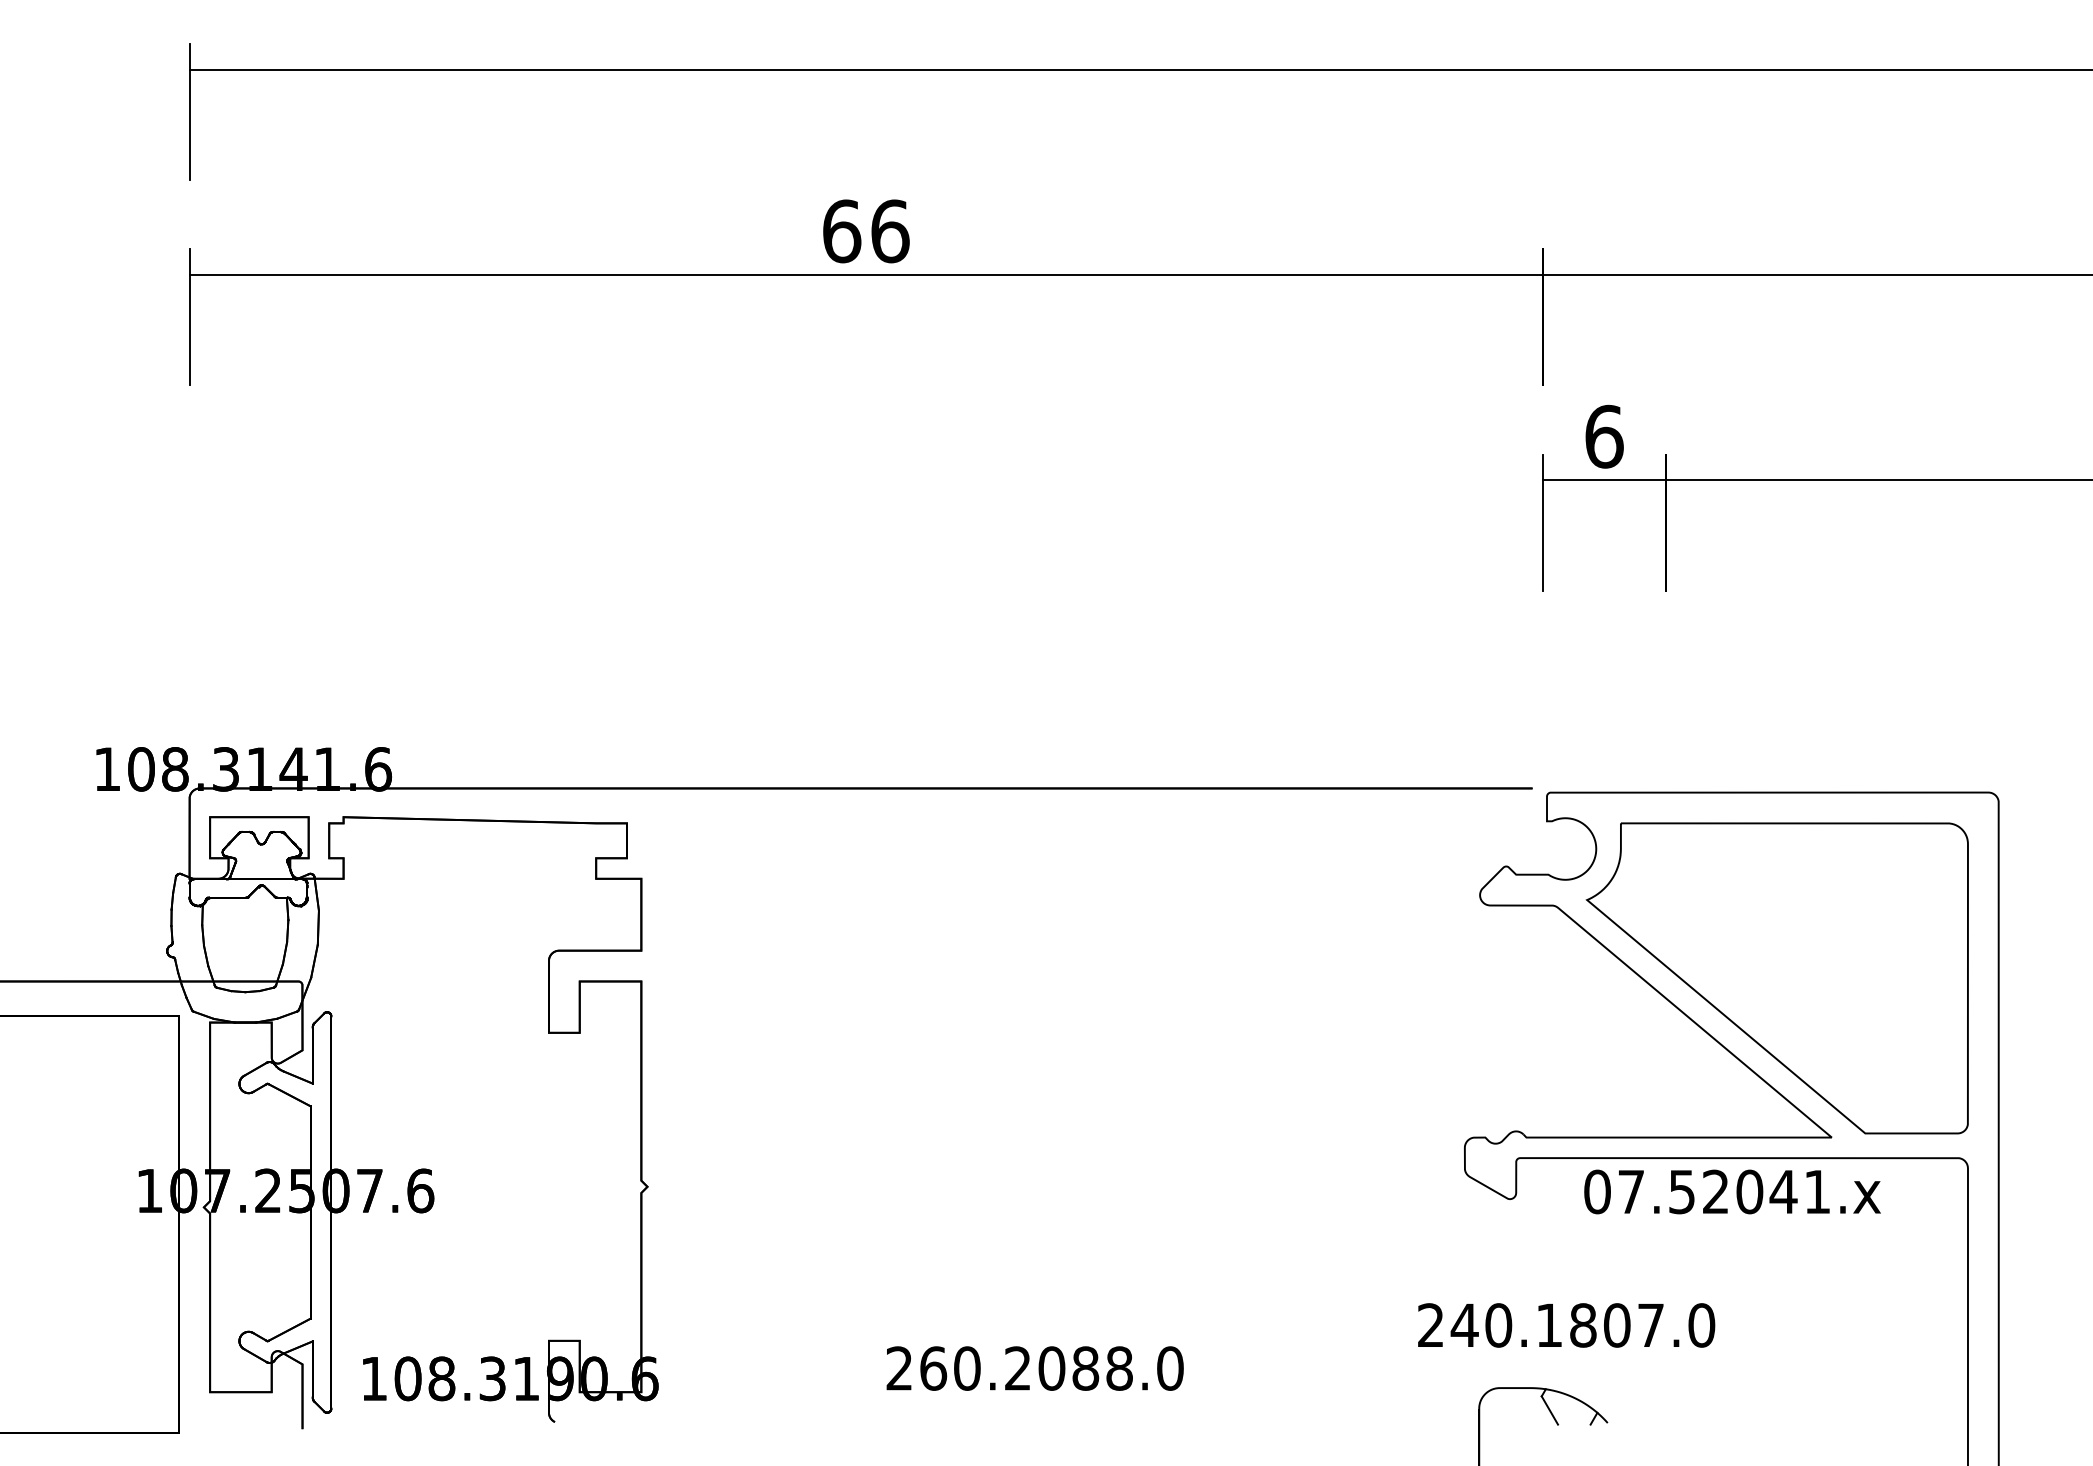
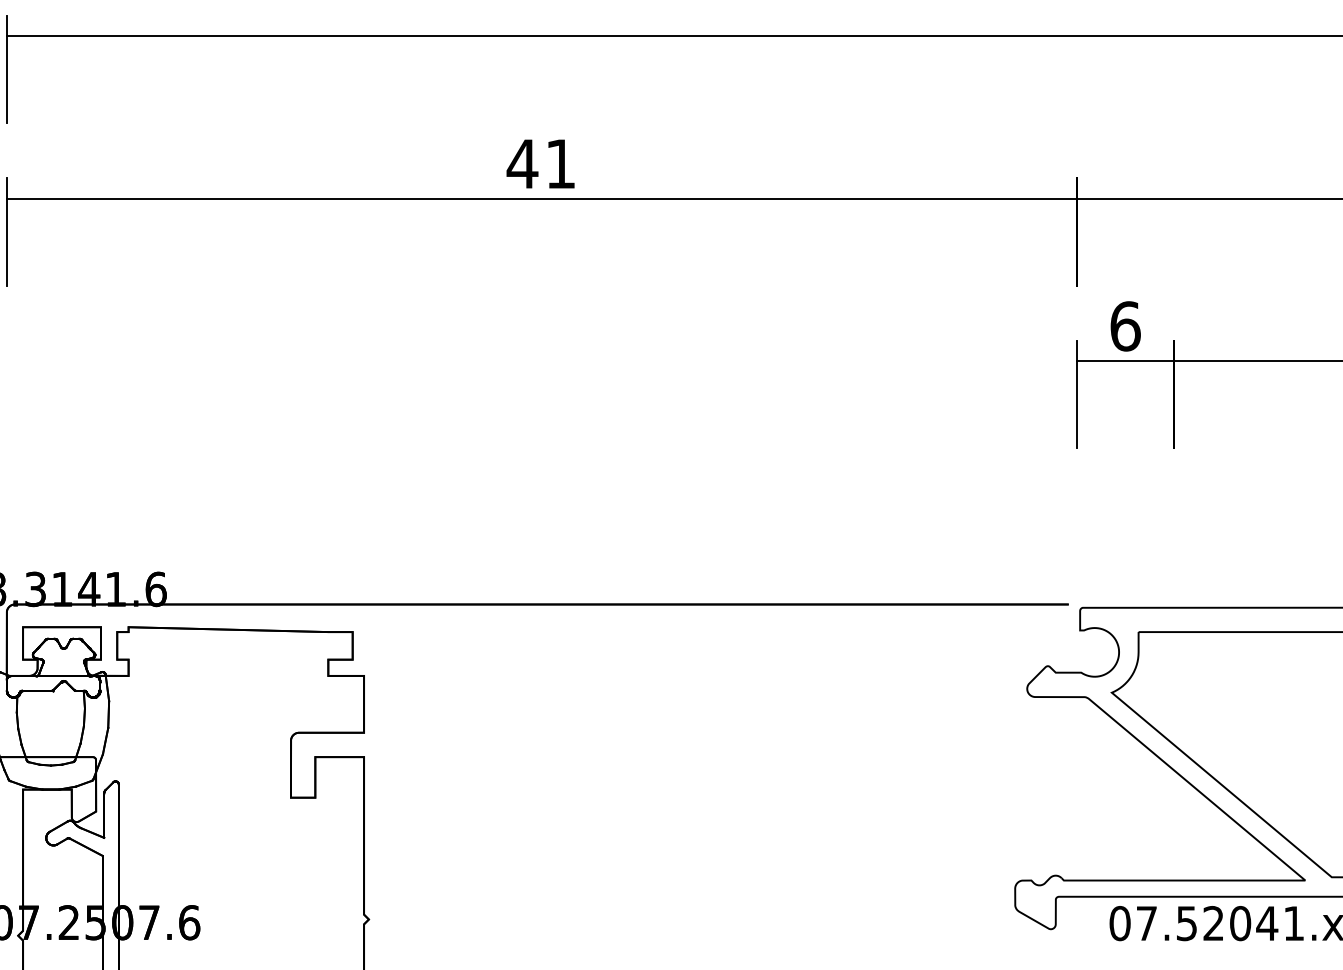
text: (865, 231) -> (541, 164), 66 -> 41

